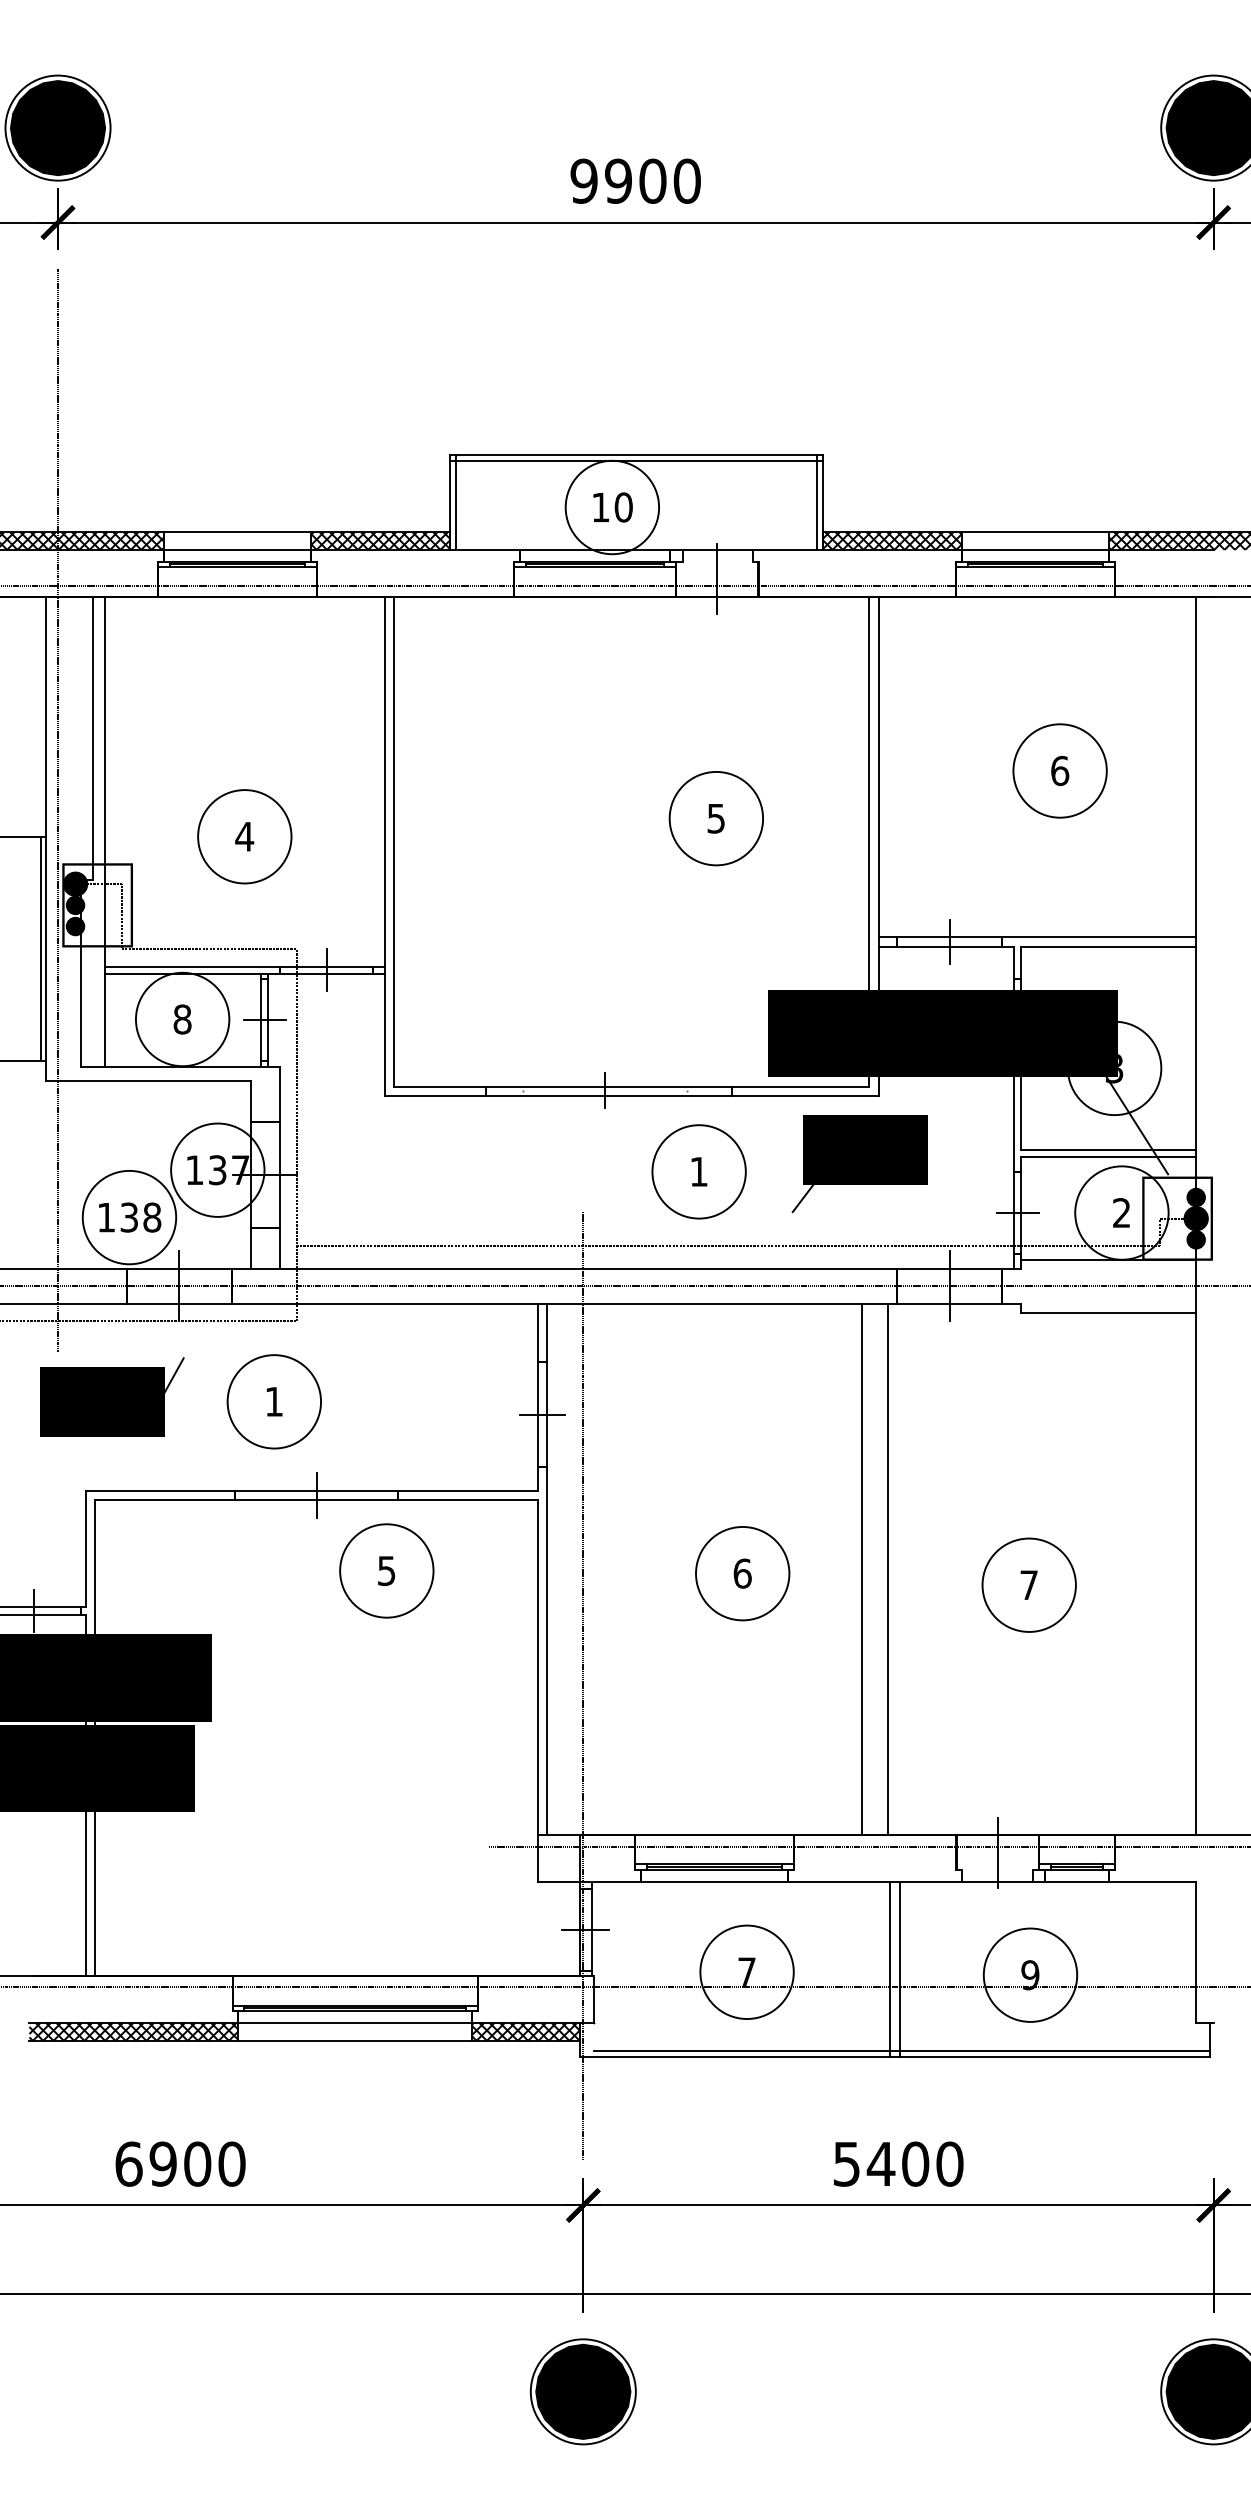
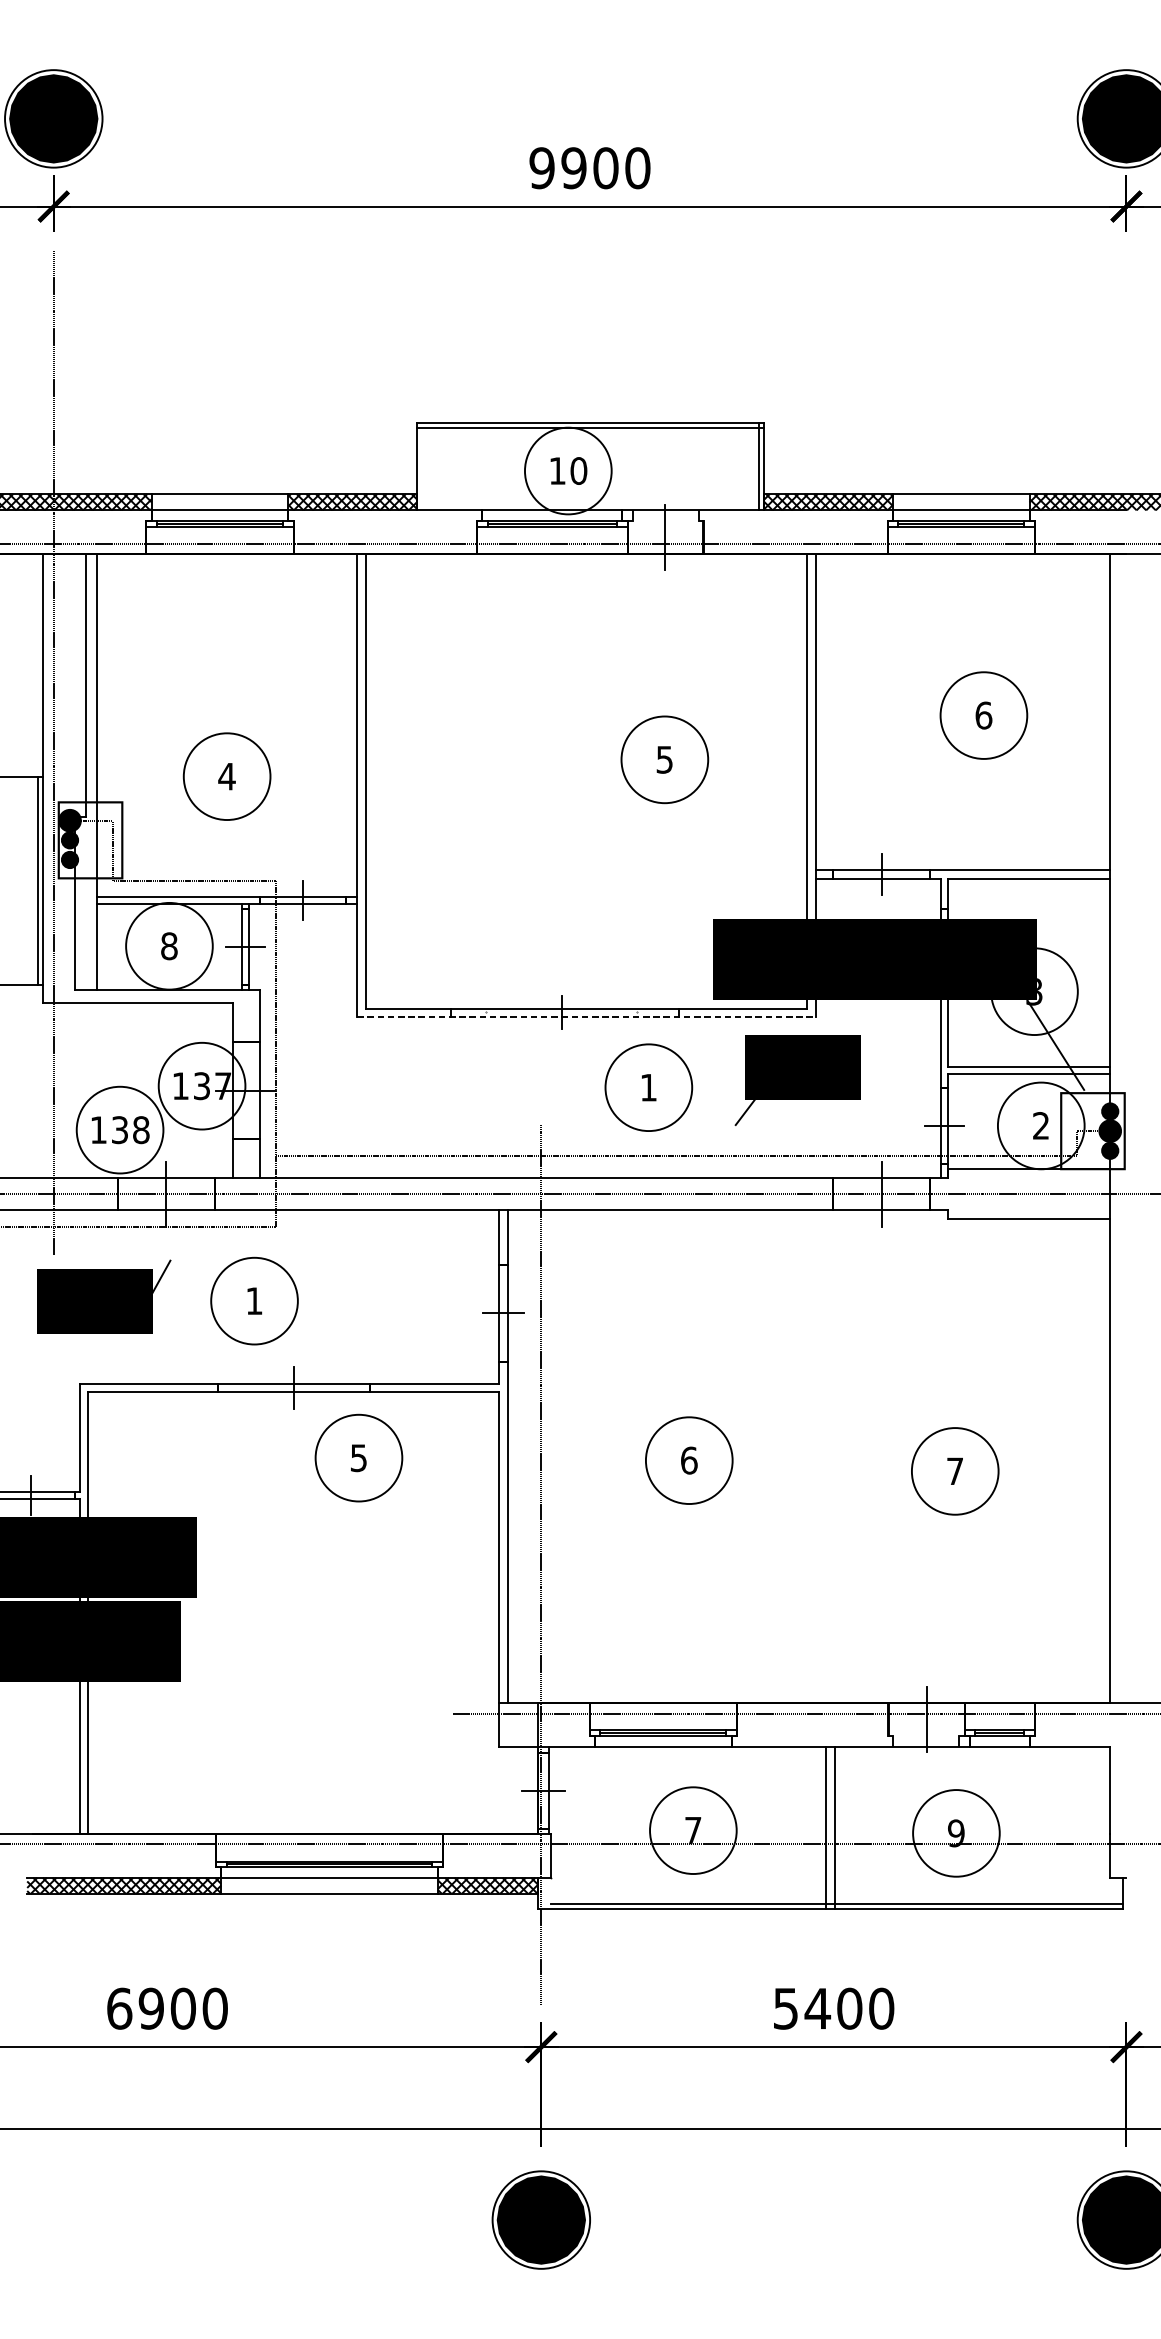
line: (455, 502) -> (422, 466), removed
line: (631, 1096) -> (586, 1017), solid -> dashed
line: (862, 1569) -> (800, 1456), removed
line: (888, 1569) -> (824, 1456), removed

